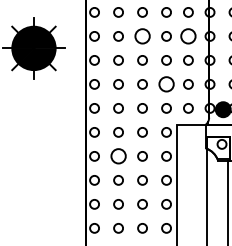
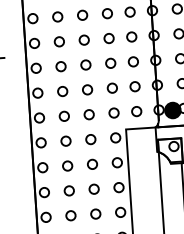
circle: (142, 36) -> (84, 40), size x0.62
circle: (188, 36) -> (131, 37), size x0.62
circle: (166, 84) -> (112, 88), size x0.62
circle: (118, 156) -> (67, 166), size x0.62

